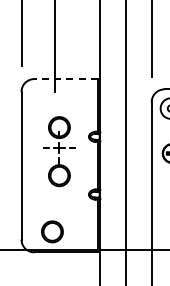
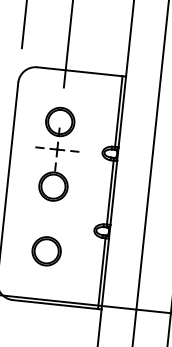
line: (66, 79) -> (80, 72), dashed -> solid
part: (59, 151) -> (56, 154), moved
circle: (52, 231) -> (46, 250), moved

